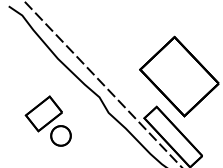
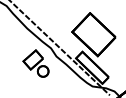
part: (47, 120) -> (35, 63), moved

